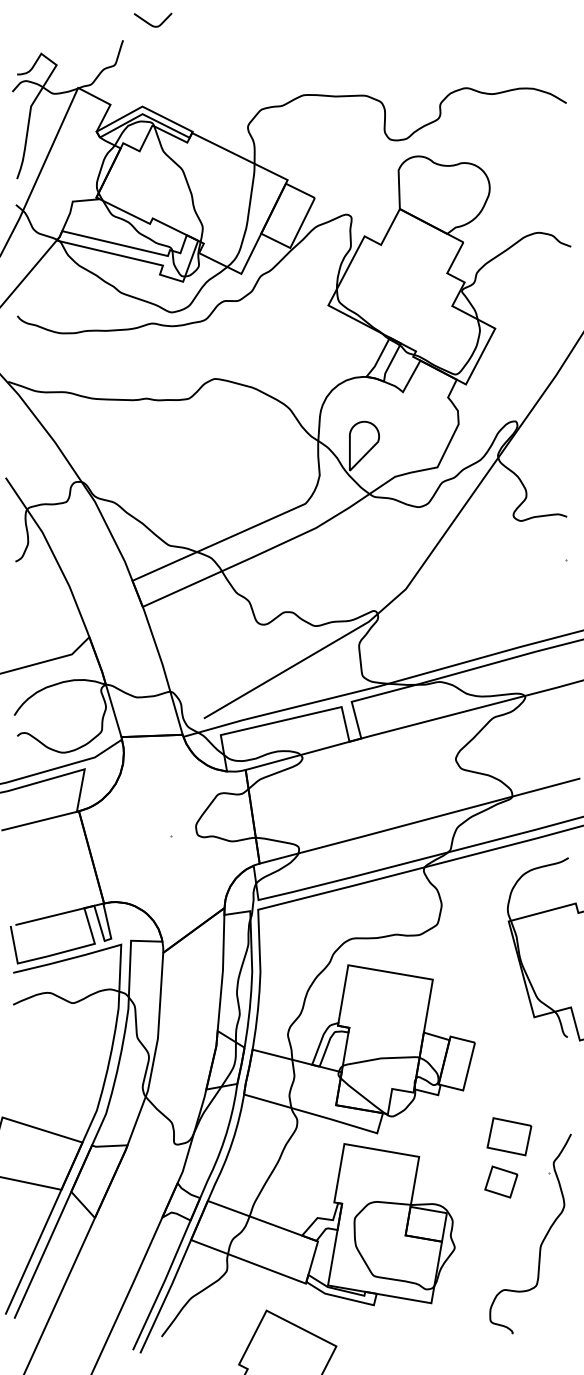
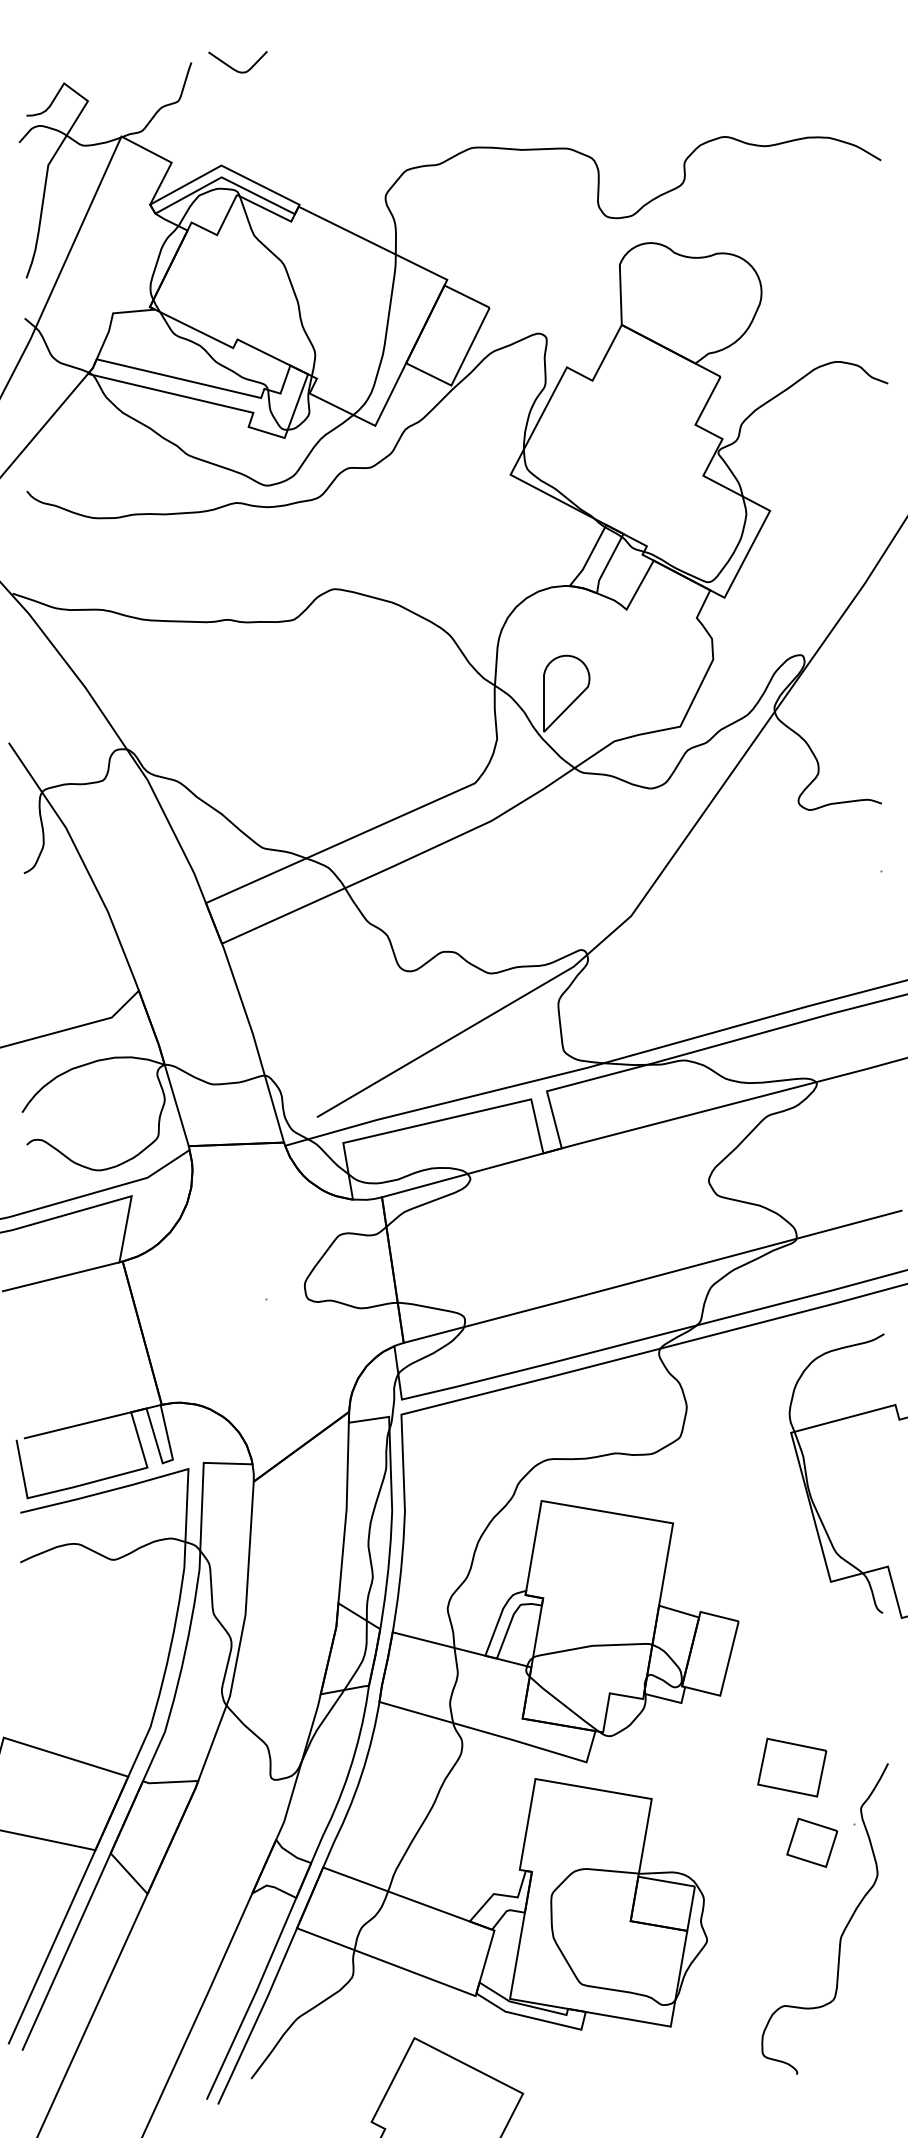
curve: (150, 23) -> (233, 67), moved
part: (501, 1181) -> (812, 1841), moved

